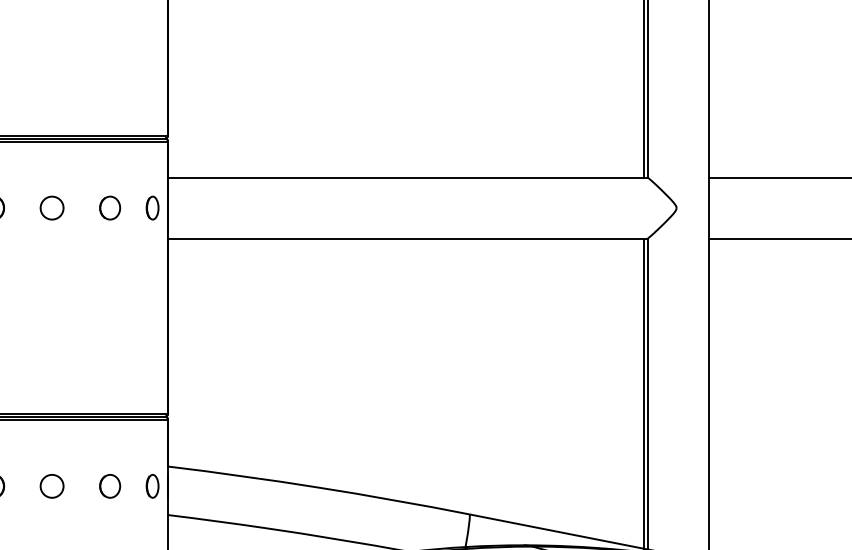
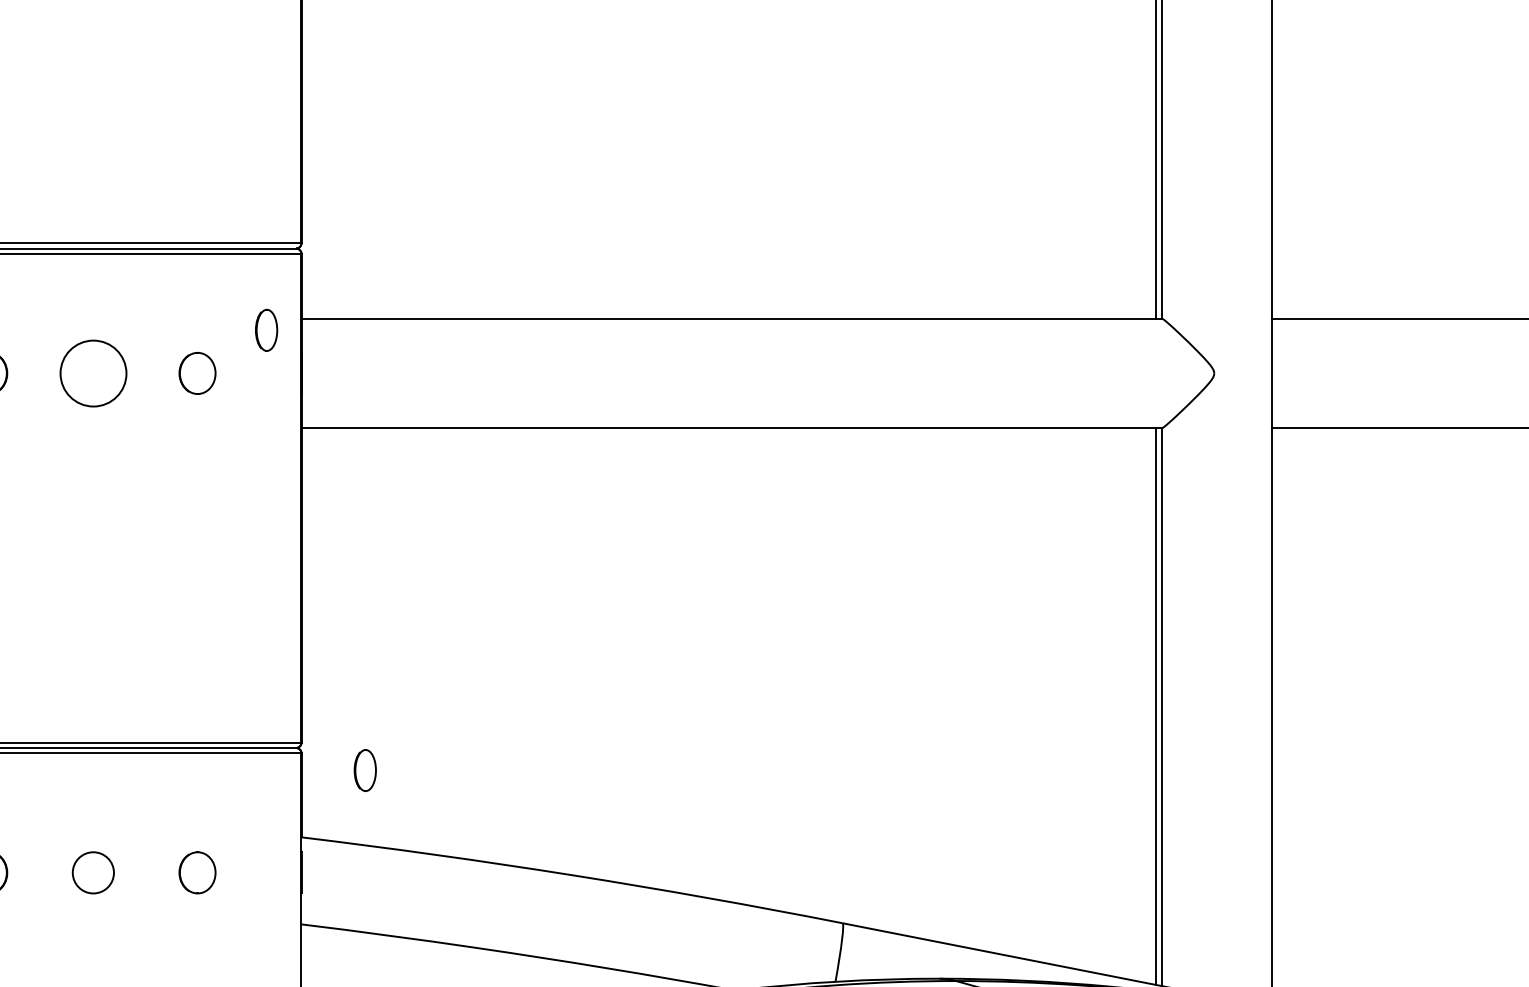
circle: (51, 207) -> (92, 372), size x1.6
part: (152, 207) -> (266, 329), moved
part: (152, 486) -> (365, 770), moved

